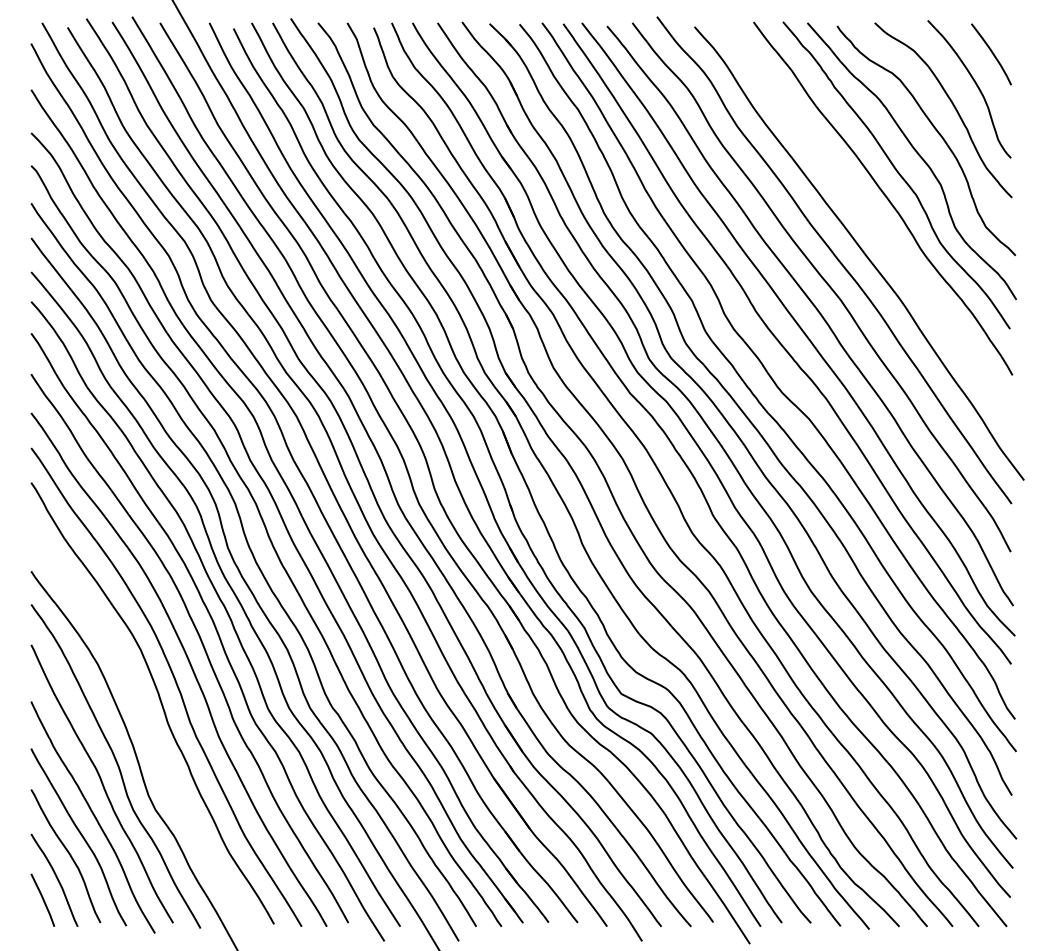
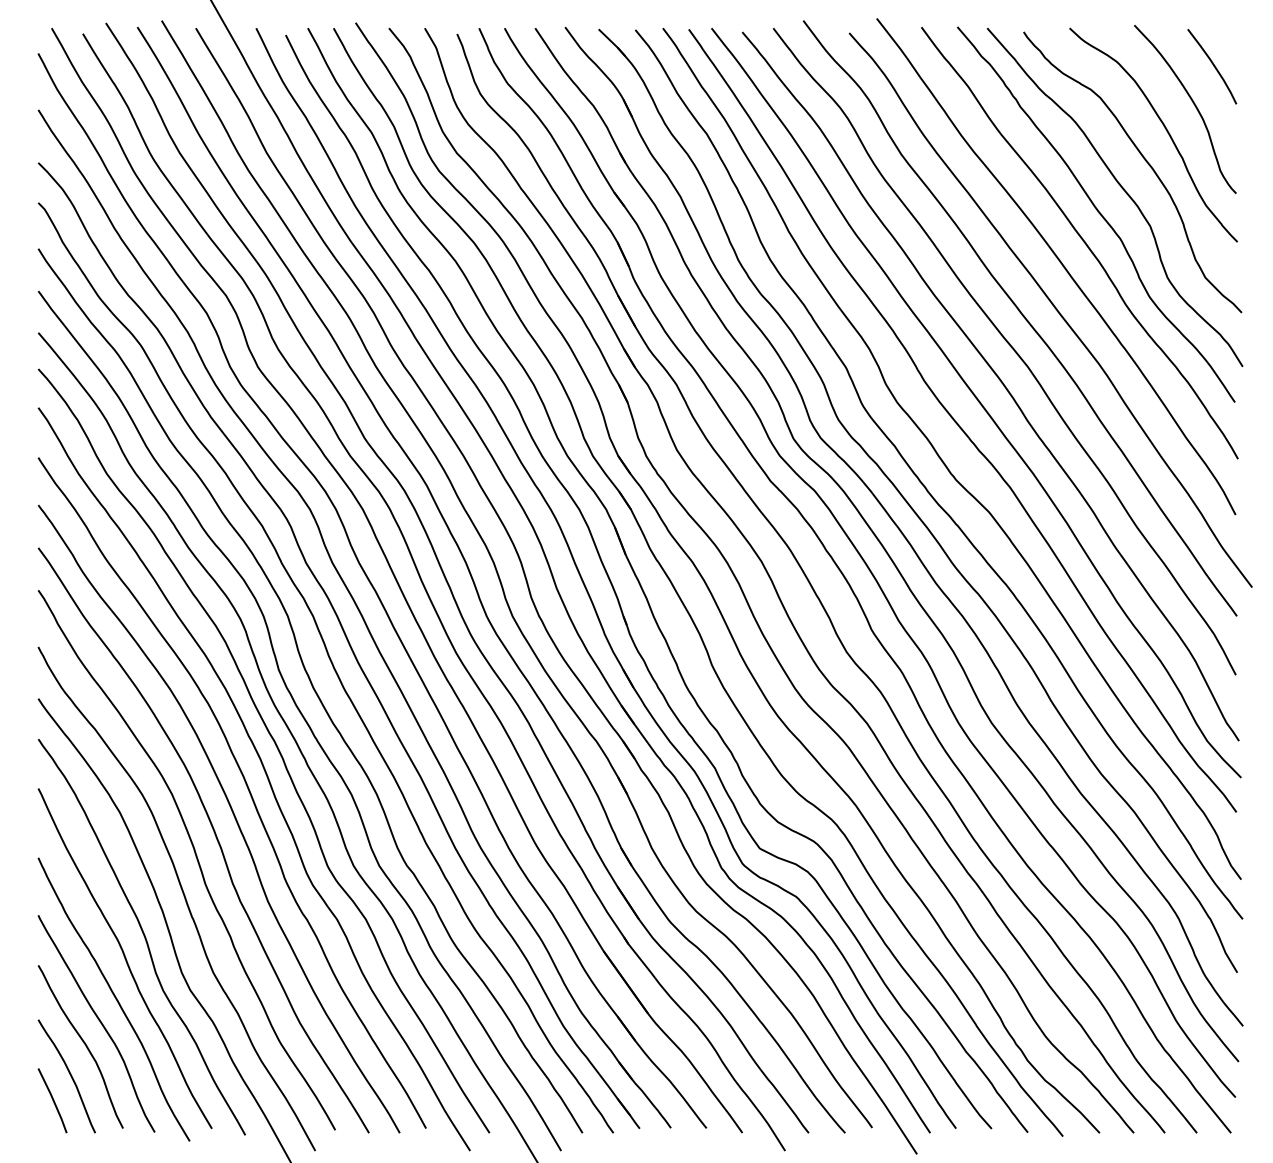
curve: (866, 214) -> (1059, 262), added
curve: (149, 732) -> (182, 895), added

